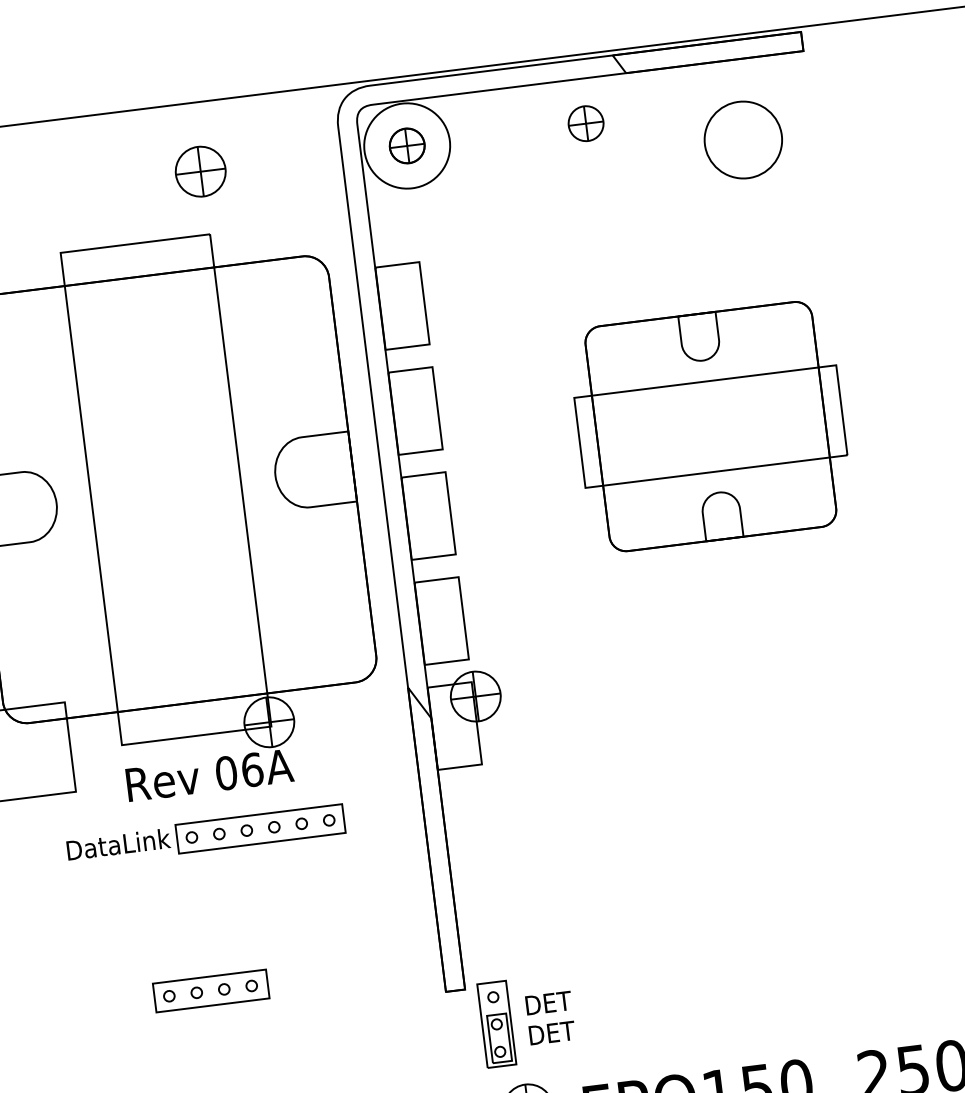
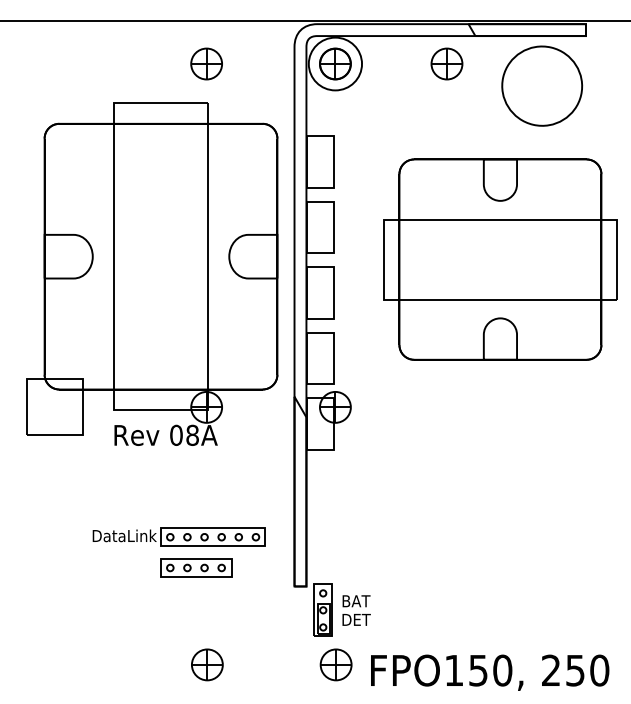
part: (585, 122) -> (446, 63), size x1.43
part: (743, 139) -> (542, 85), size x1.67
part: (407, 145) -> (335, 63), size x1.43
part: (710, 426) -> (500, 259), size x1.43
text: (252, 768) -> (192, 434), 06A -> 08A
part: (204, 834) -> (178, 536), moved
part: (211, 990) -> (196, 567), moved
text: (549, 1003) -> (357, 601), DET -> BAT

